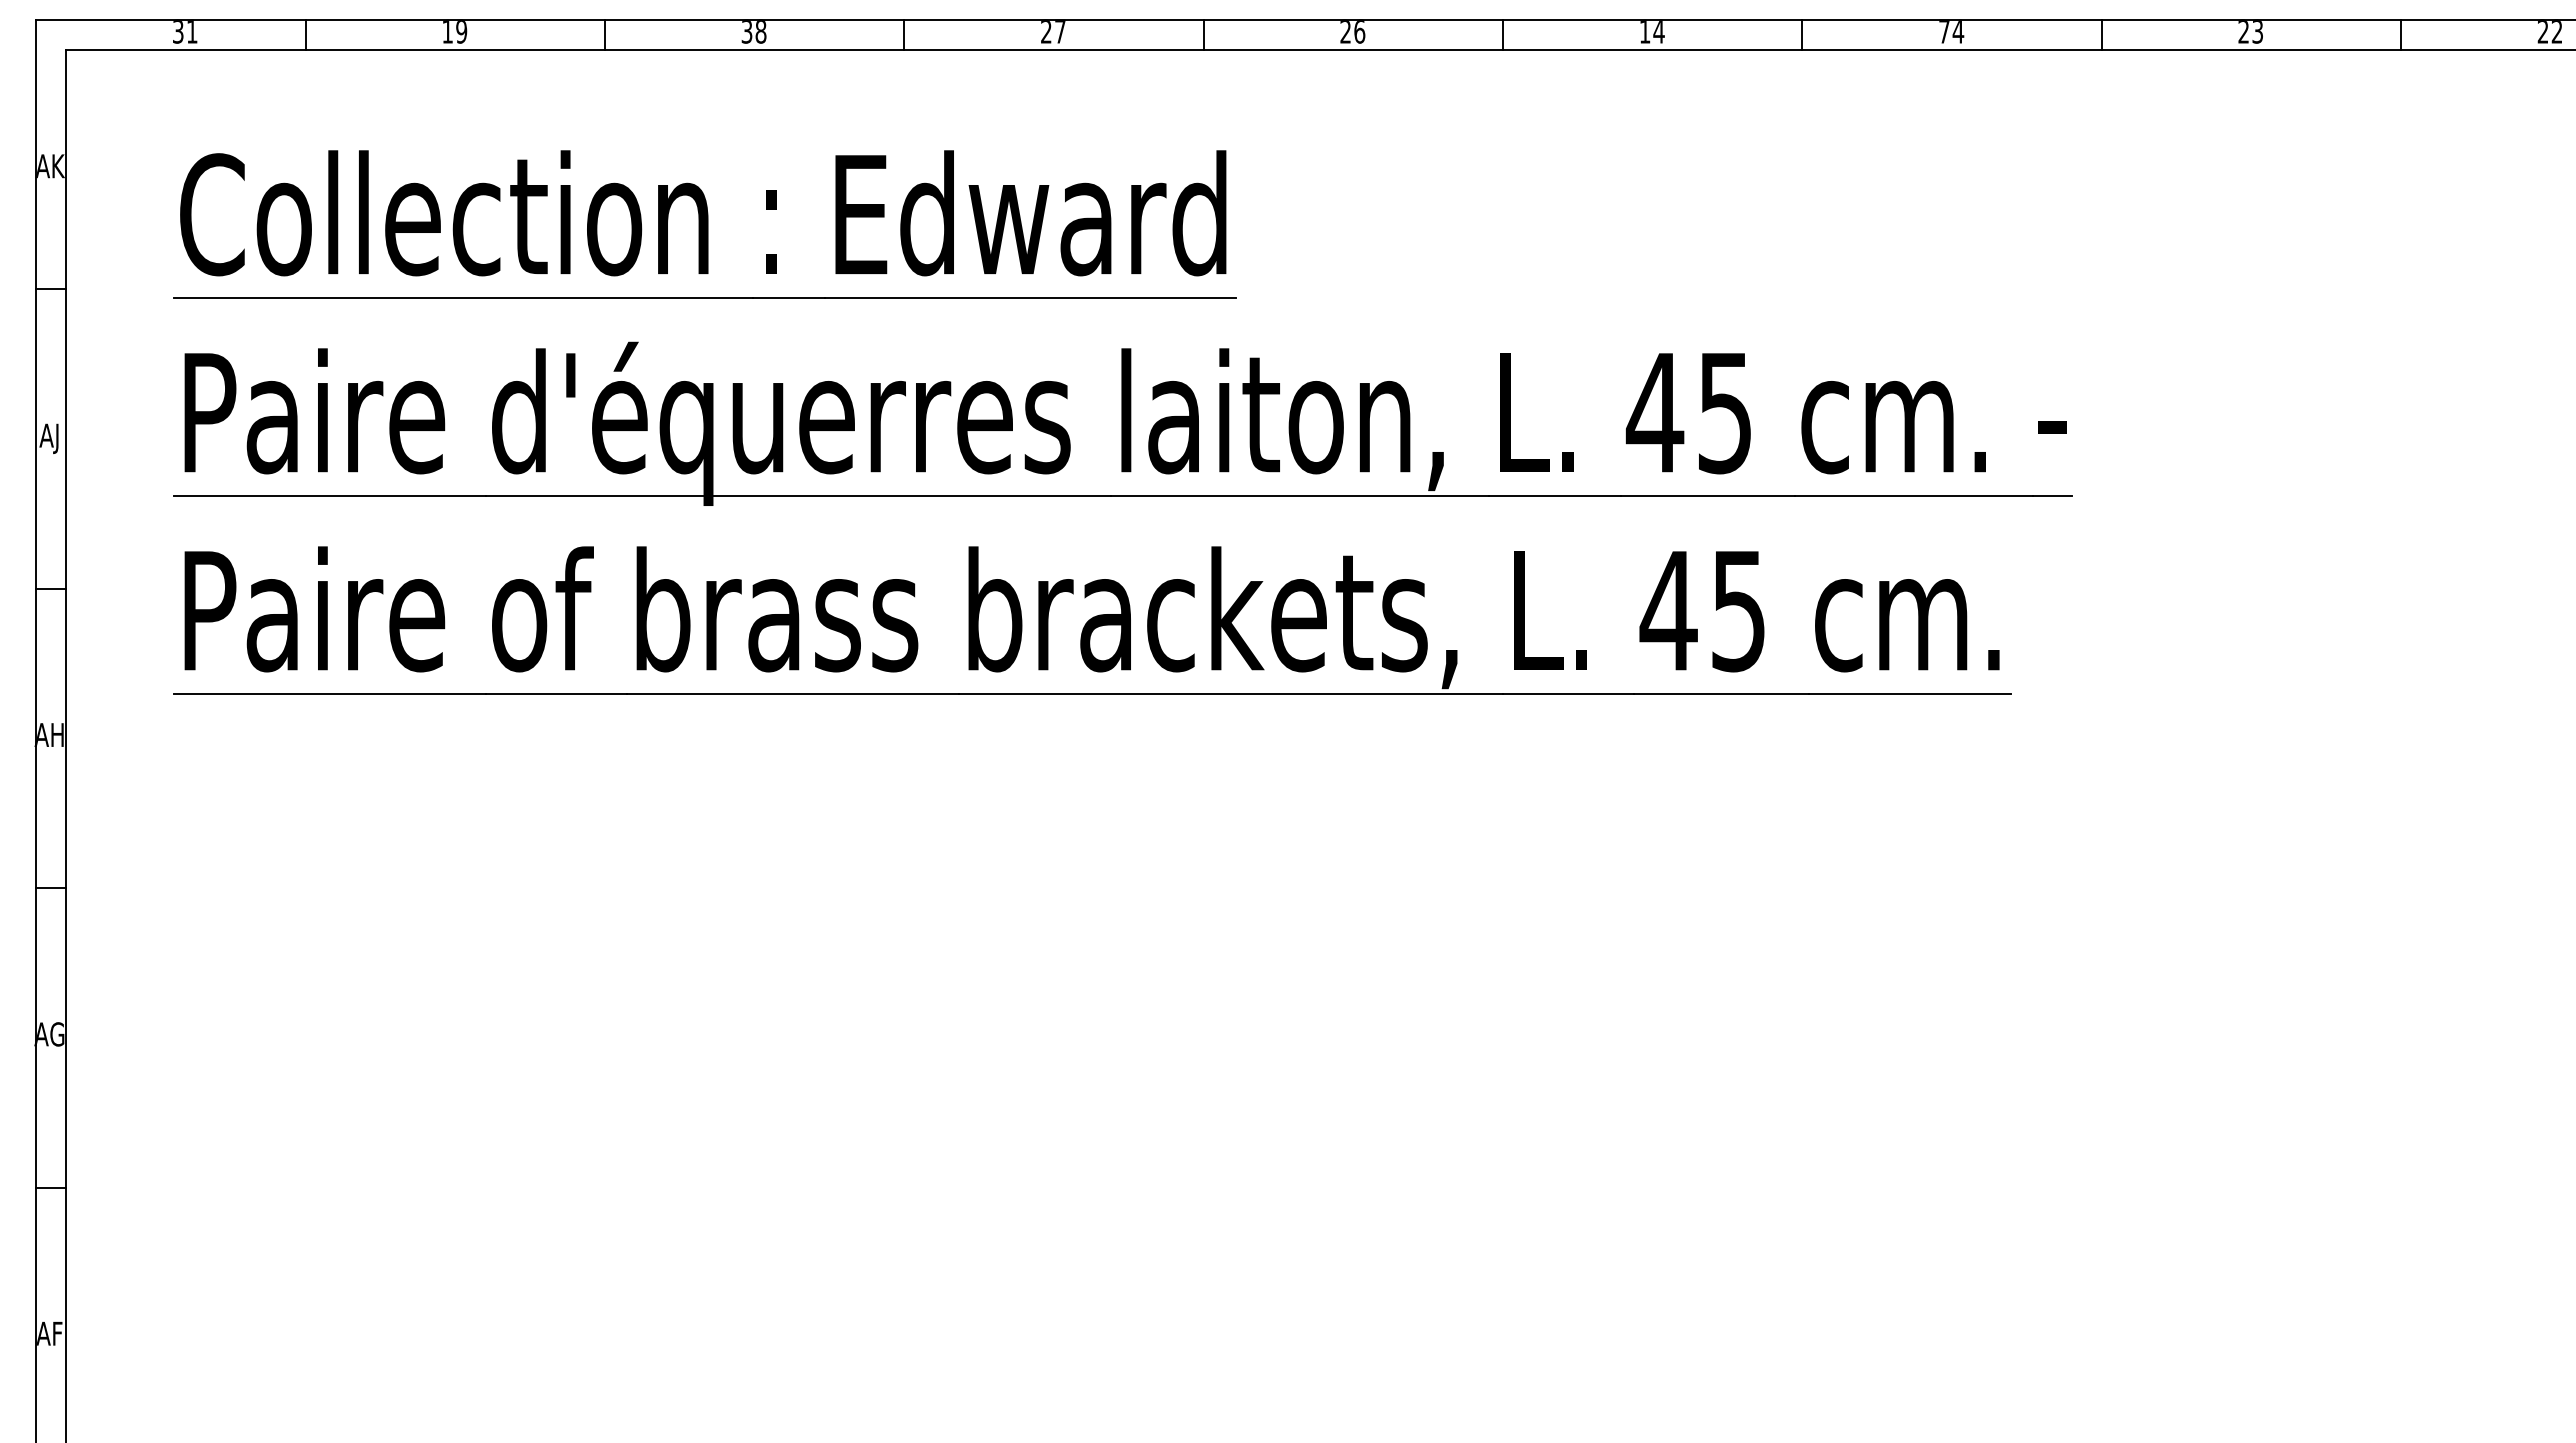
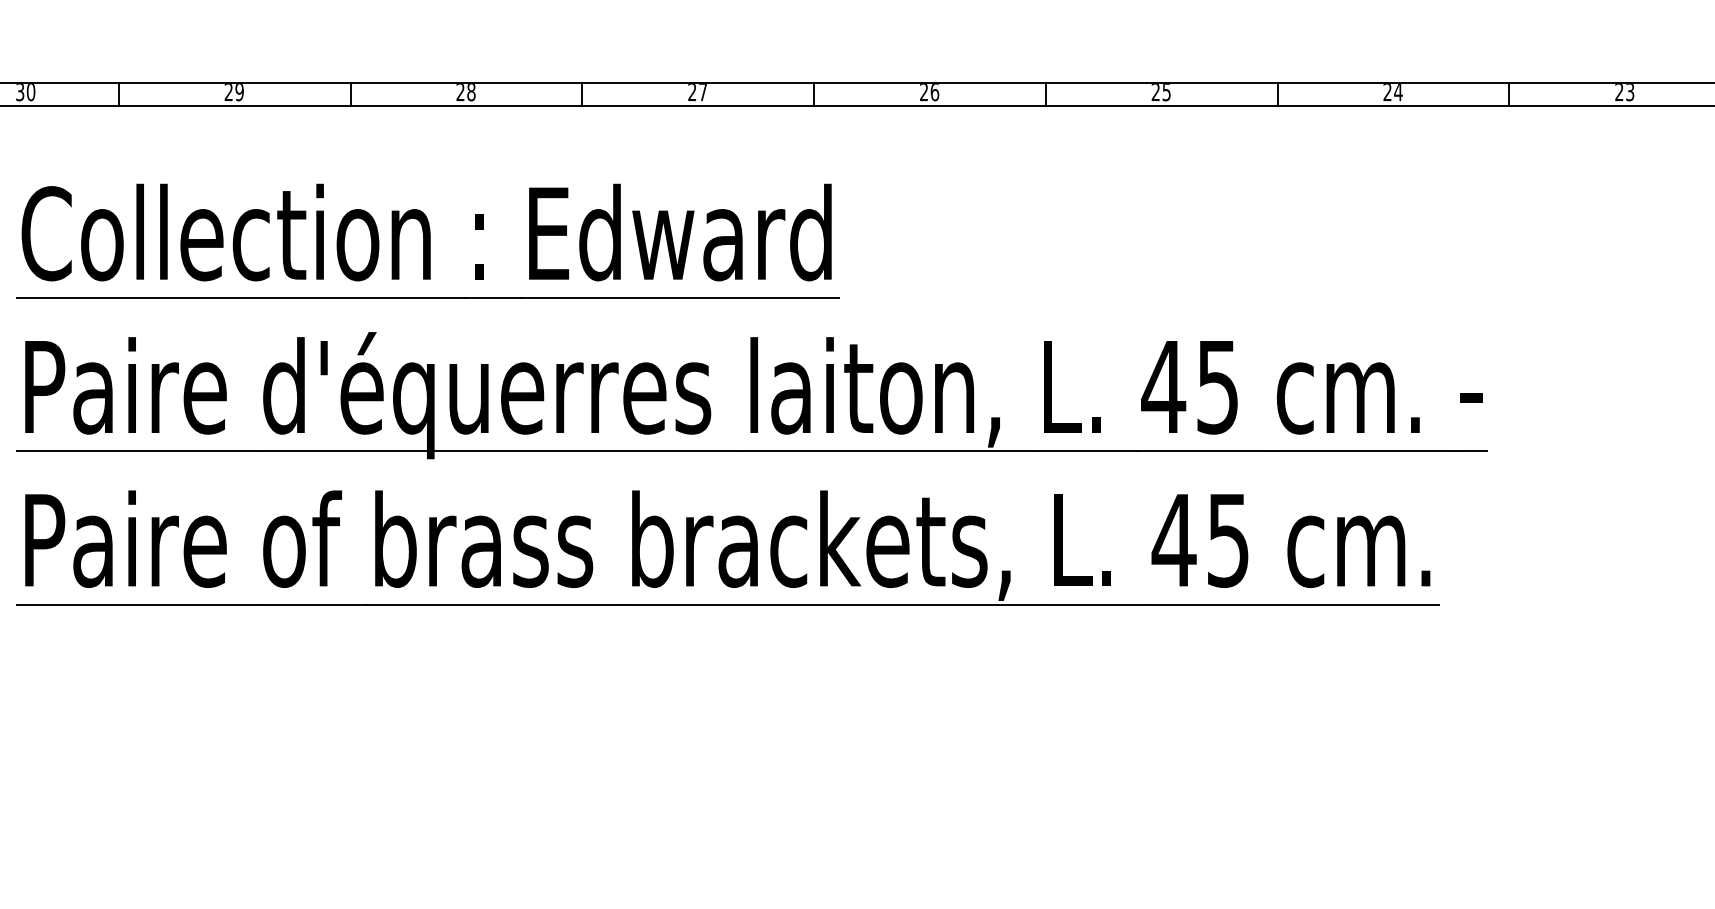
text: (191, 32) -> (30, 92), 31 -> 30
text: (447, 32) -> (228, 92), 19 -> 29
text: (746, 32) -> (460, 92), 38 -> 28
text: (1651, 32) -> (1160, 92), 14 -> 25
text: (1944, 32) -> (1387, 92), 74 -> 24

